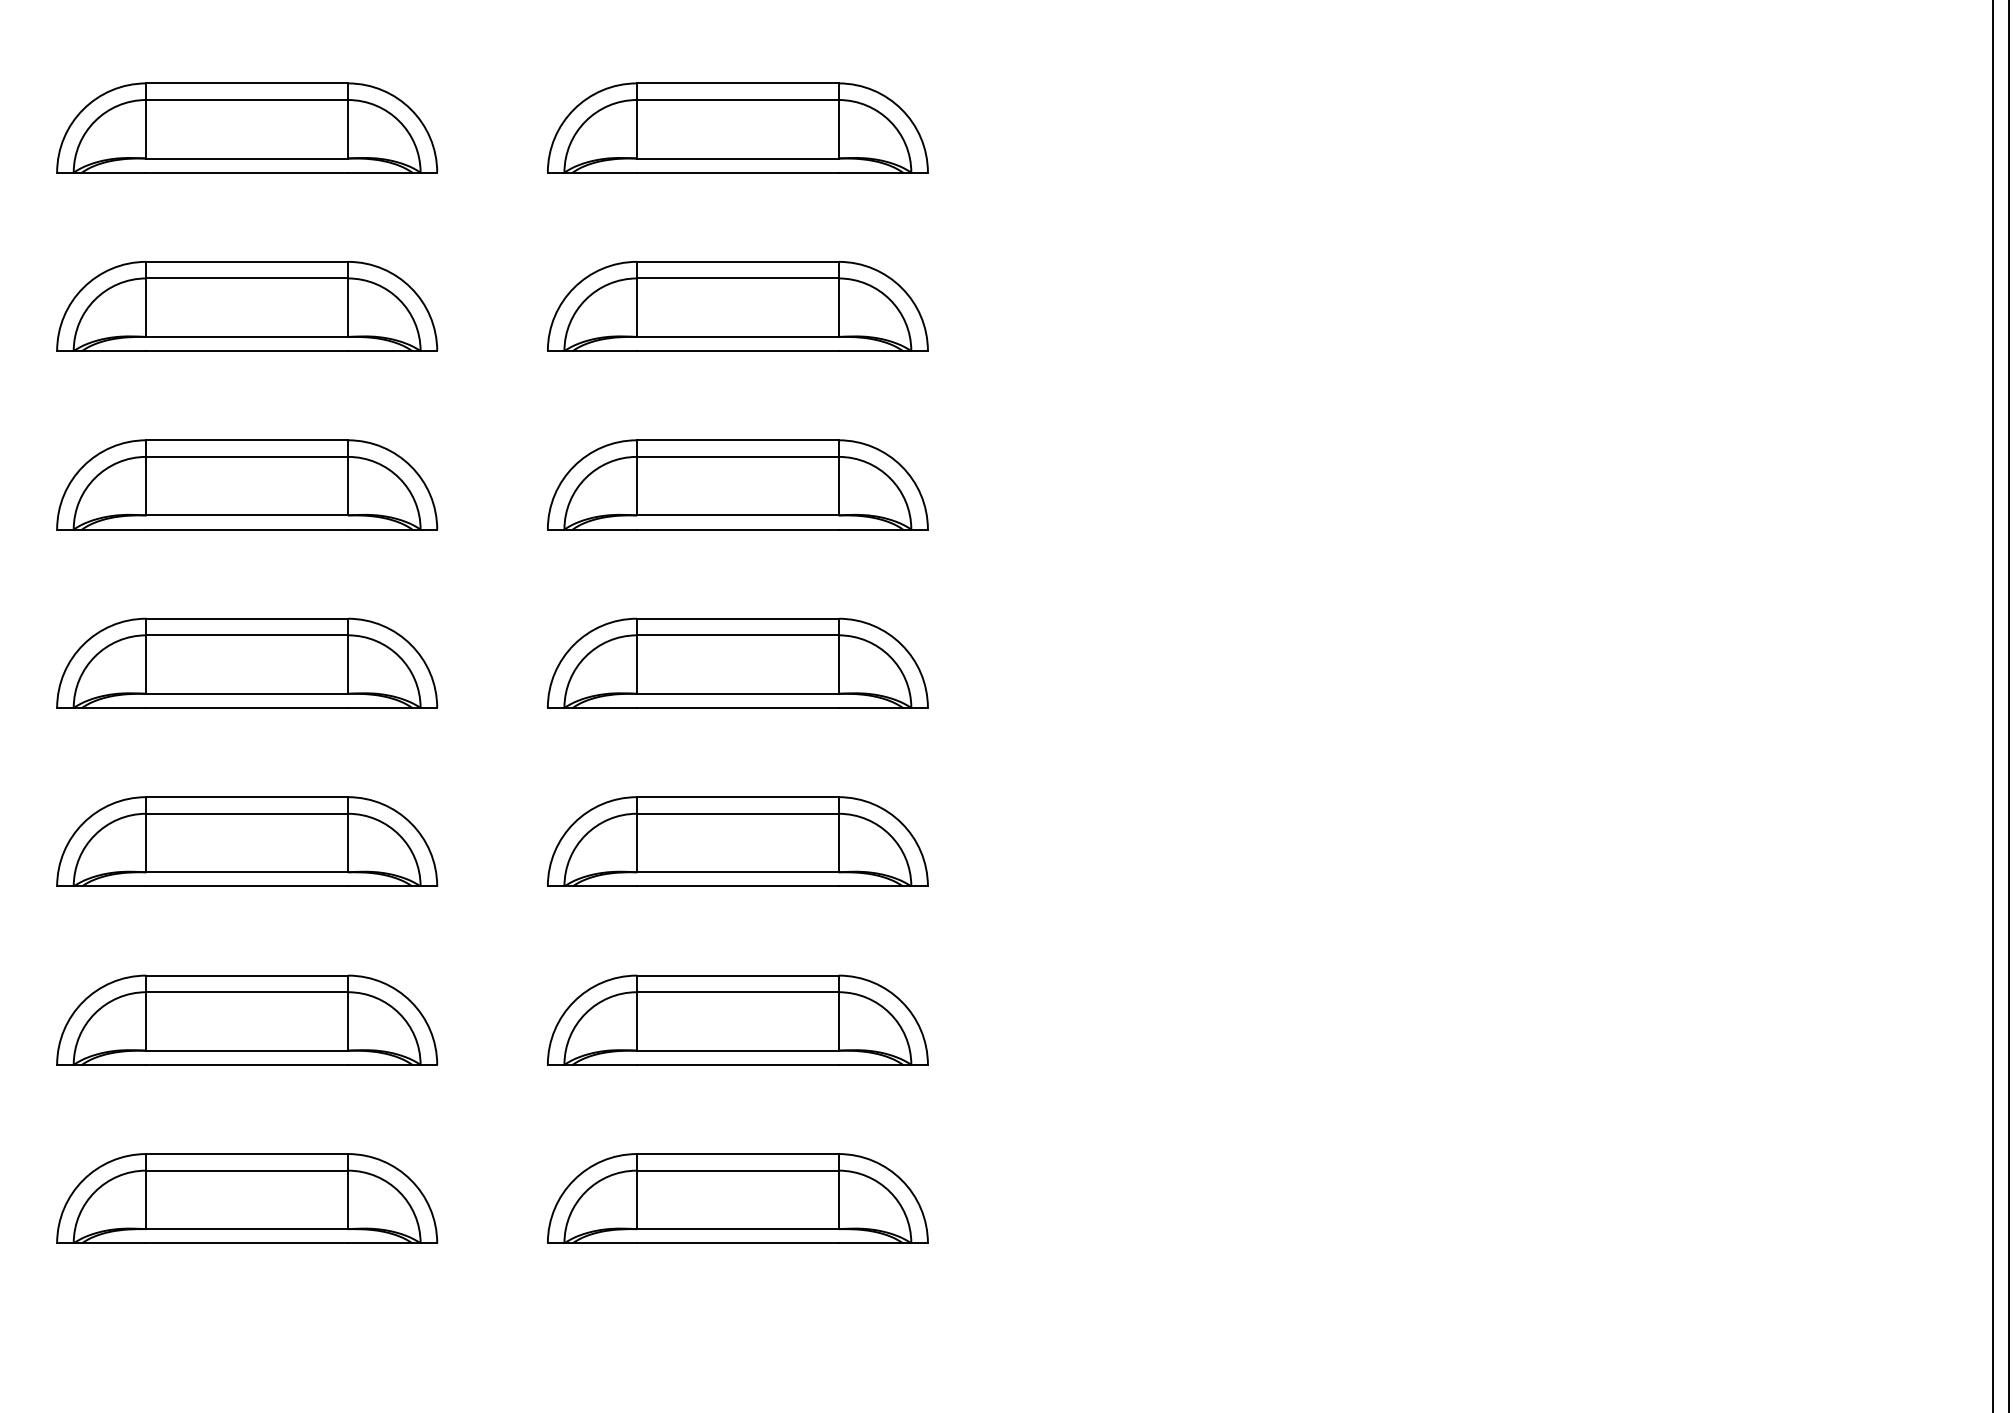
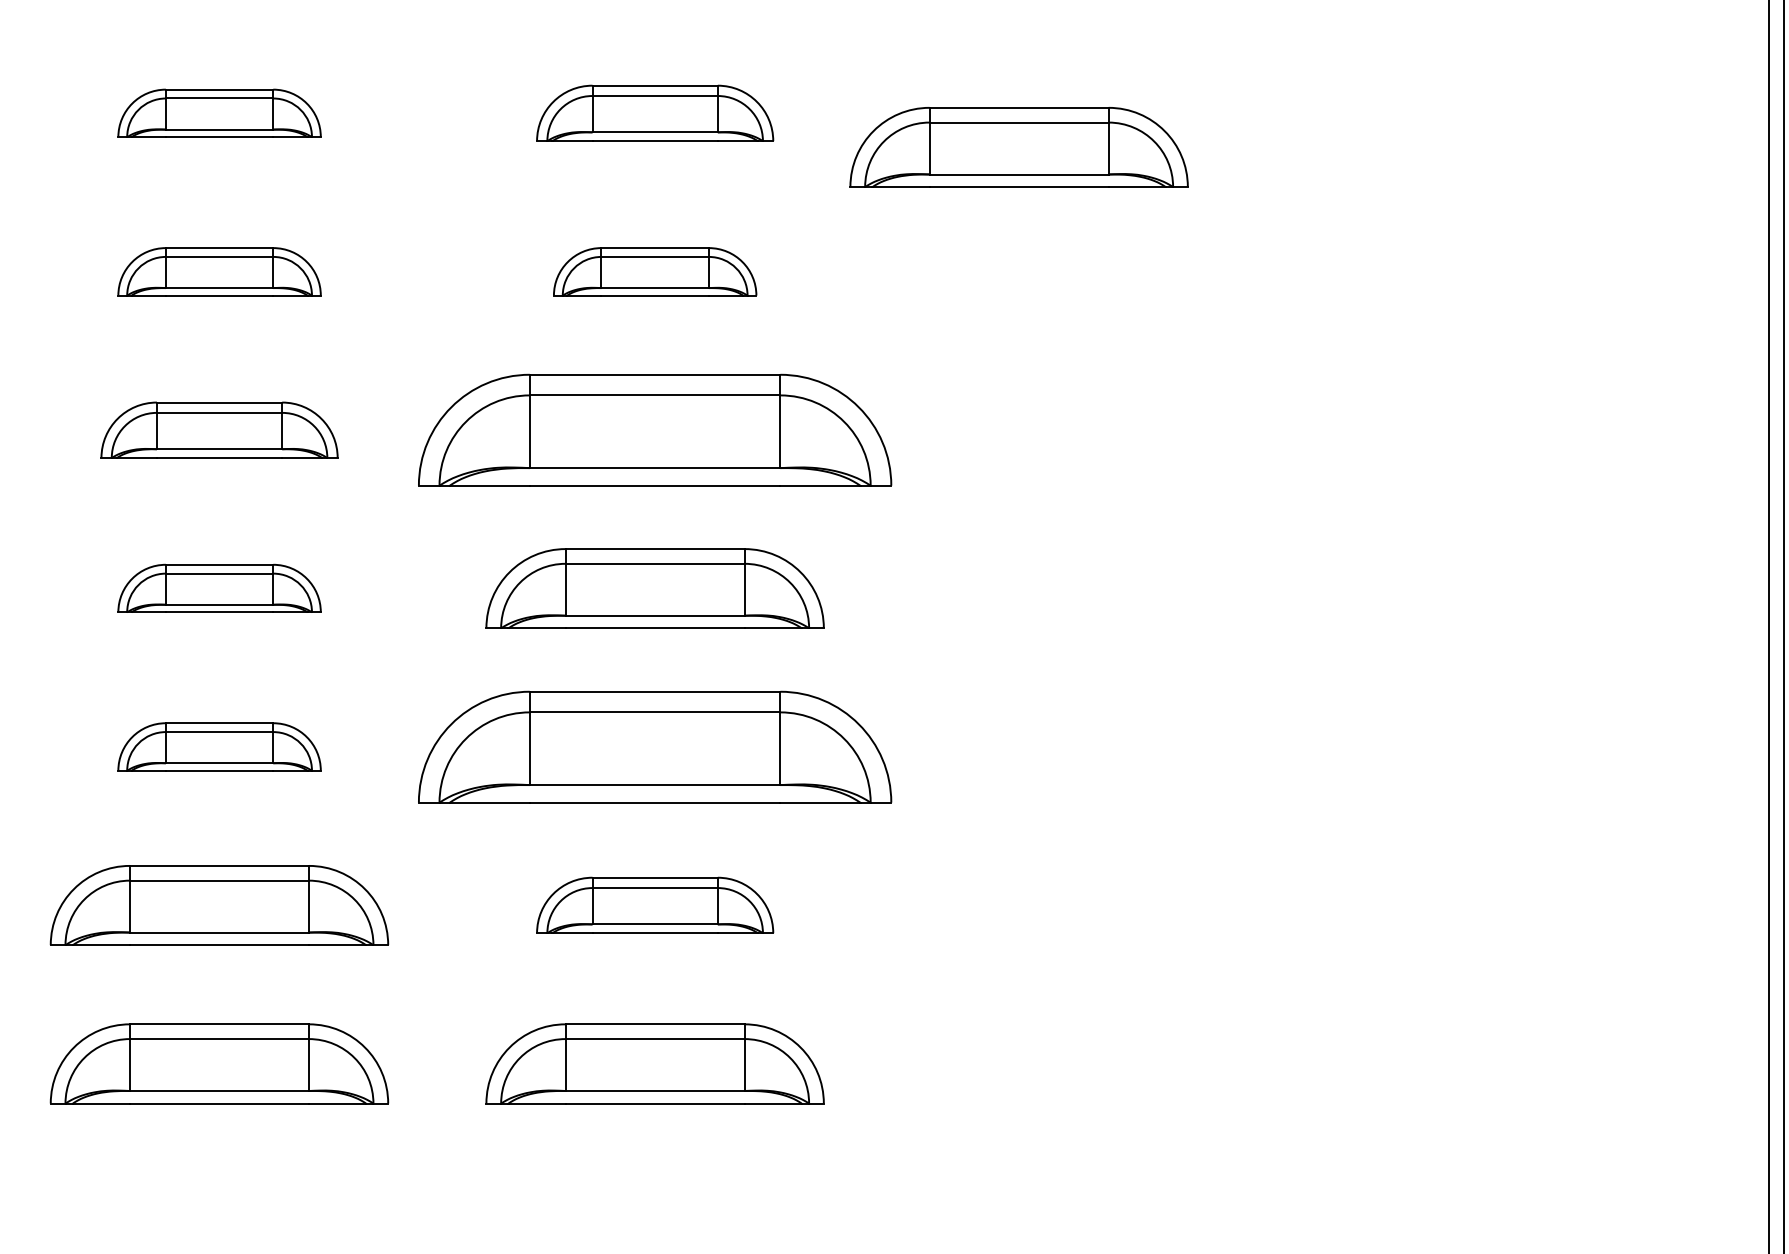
part: (247, 127) -> (219, 112), size x0.6
part: (737, 127) -> (654, 112), size x0.7
part: (1147, 165) -> (1018, 146), added
part: (247, 306) -> (219, 271), size x0.6
part: (737, 306) -> (654, 271), size x0.6
part: (247, 484) -> (219, 429), size x0.7
part: (737, 484) -> (654, 429), size x1.4
part: (247, 662) -> (219, 587), size x0.6
part: (247, 841) -> (219, 746), size x0.6
part: (737, 841) -> (654, 746), size x1.4
part: (737, 1019) -> (654, 904), size x0.7

